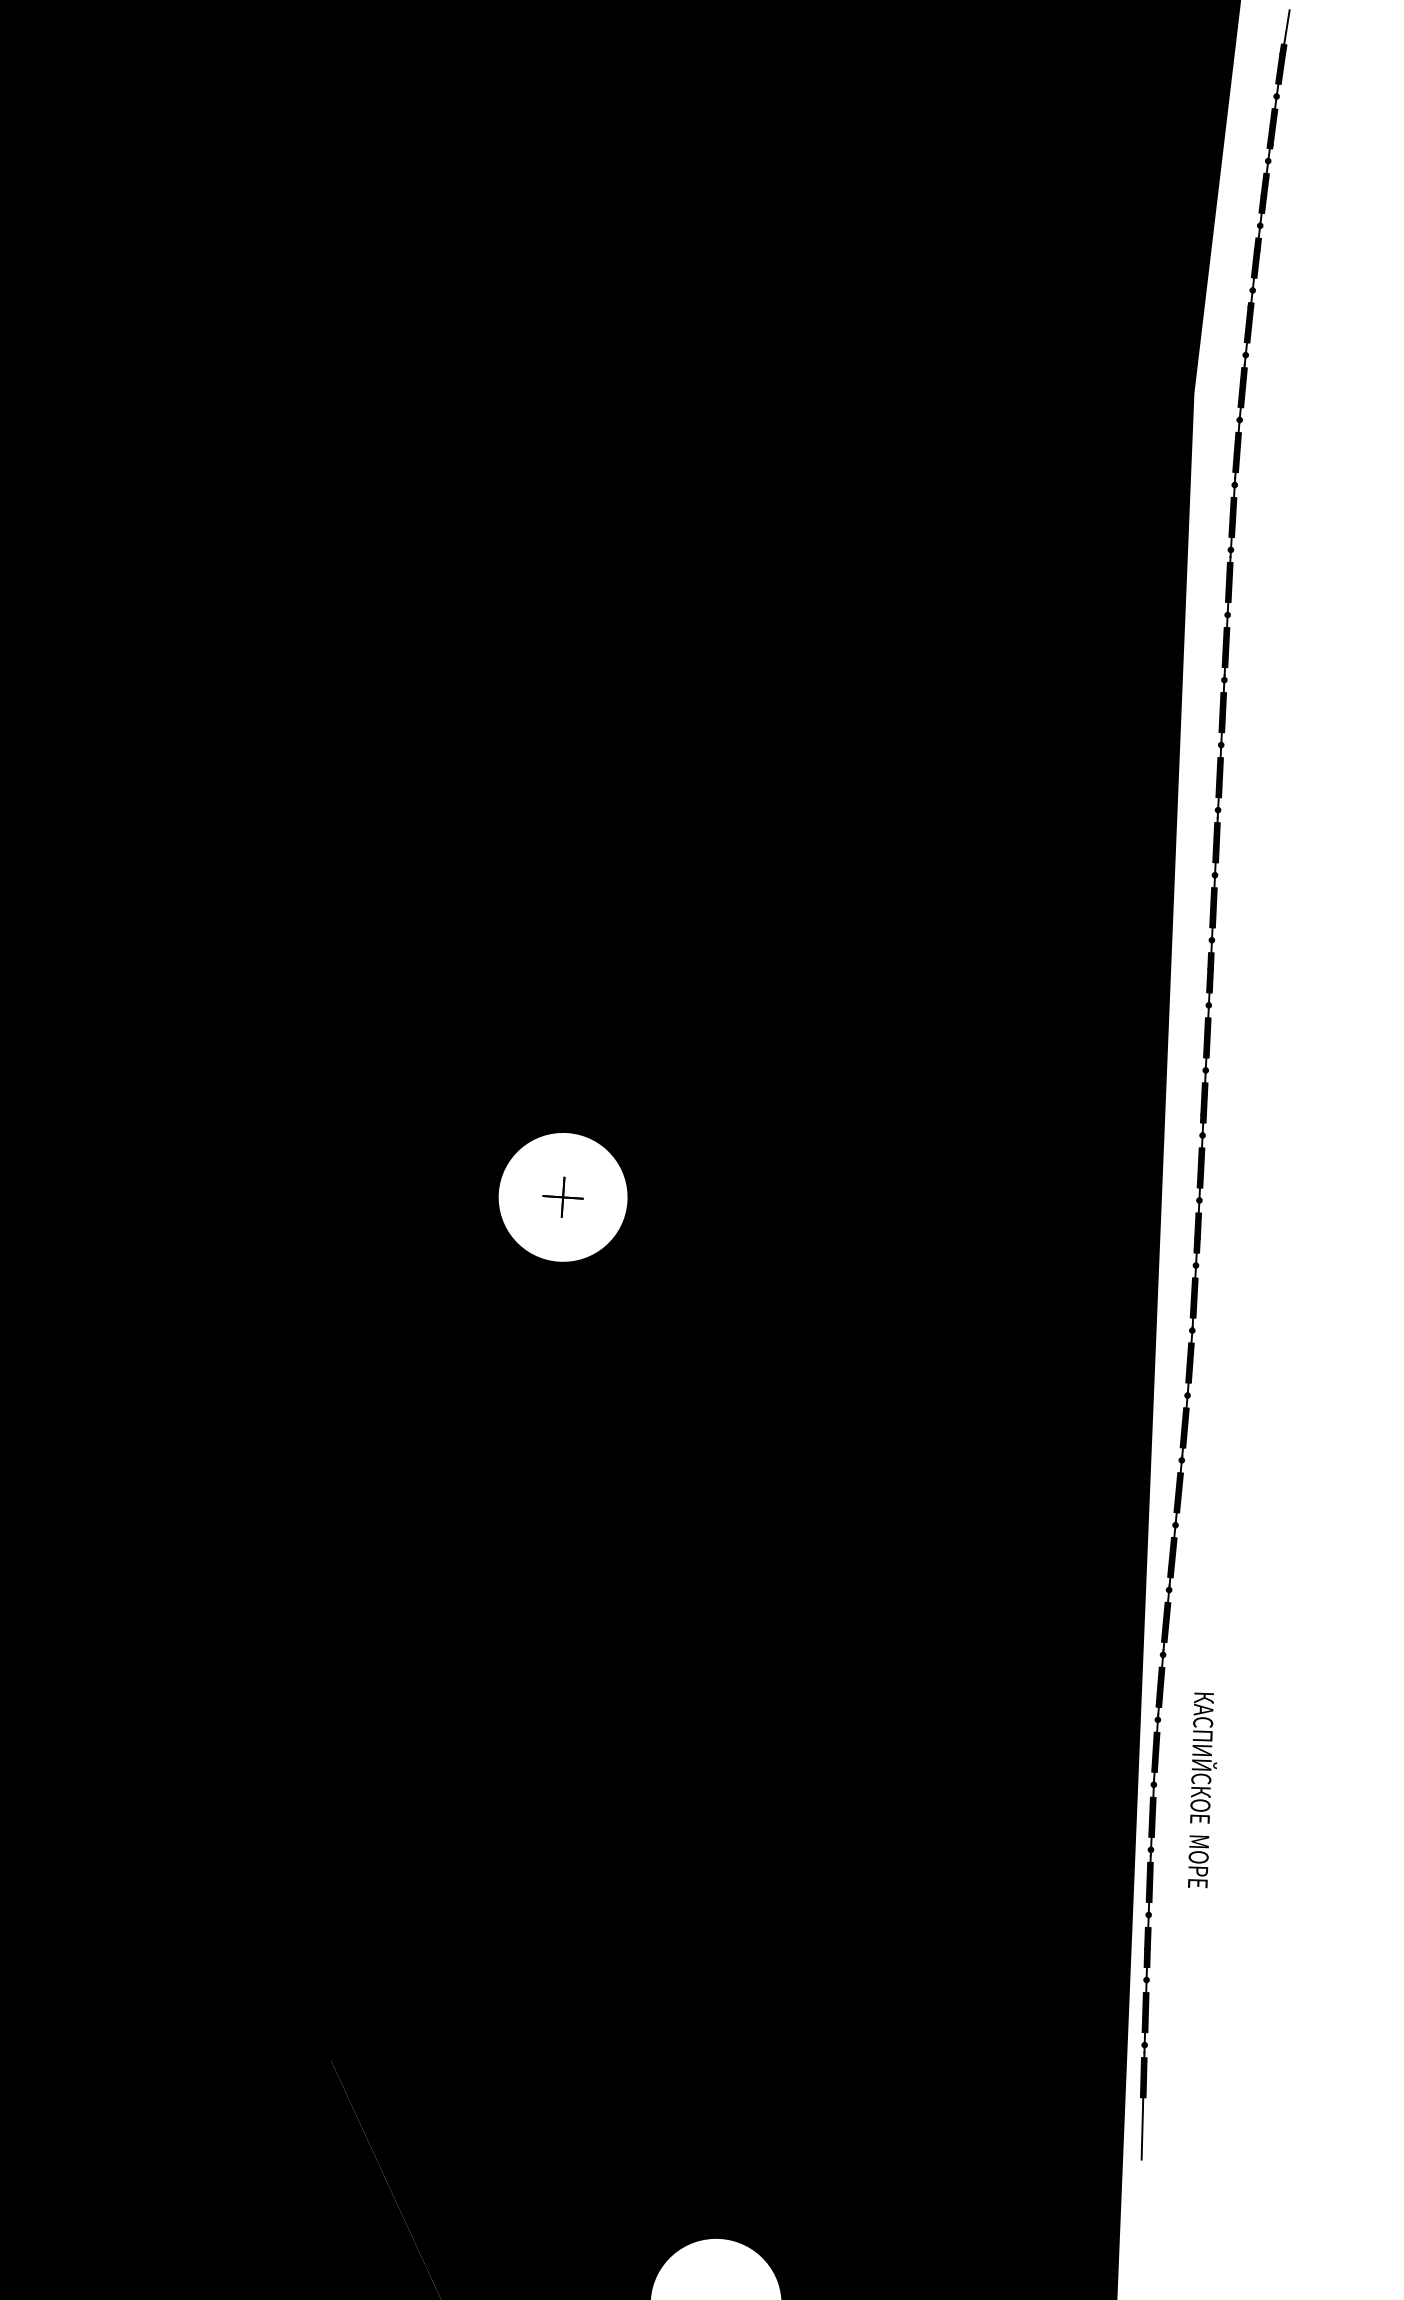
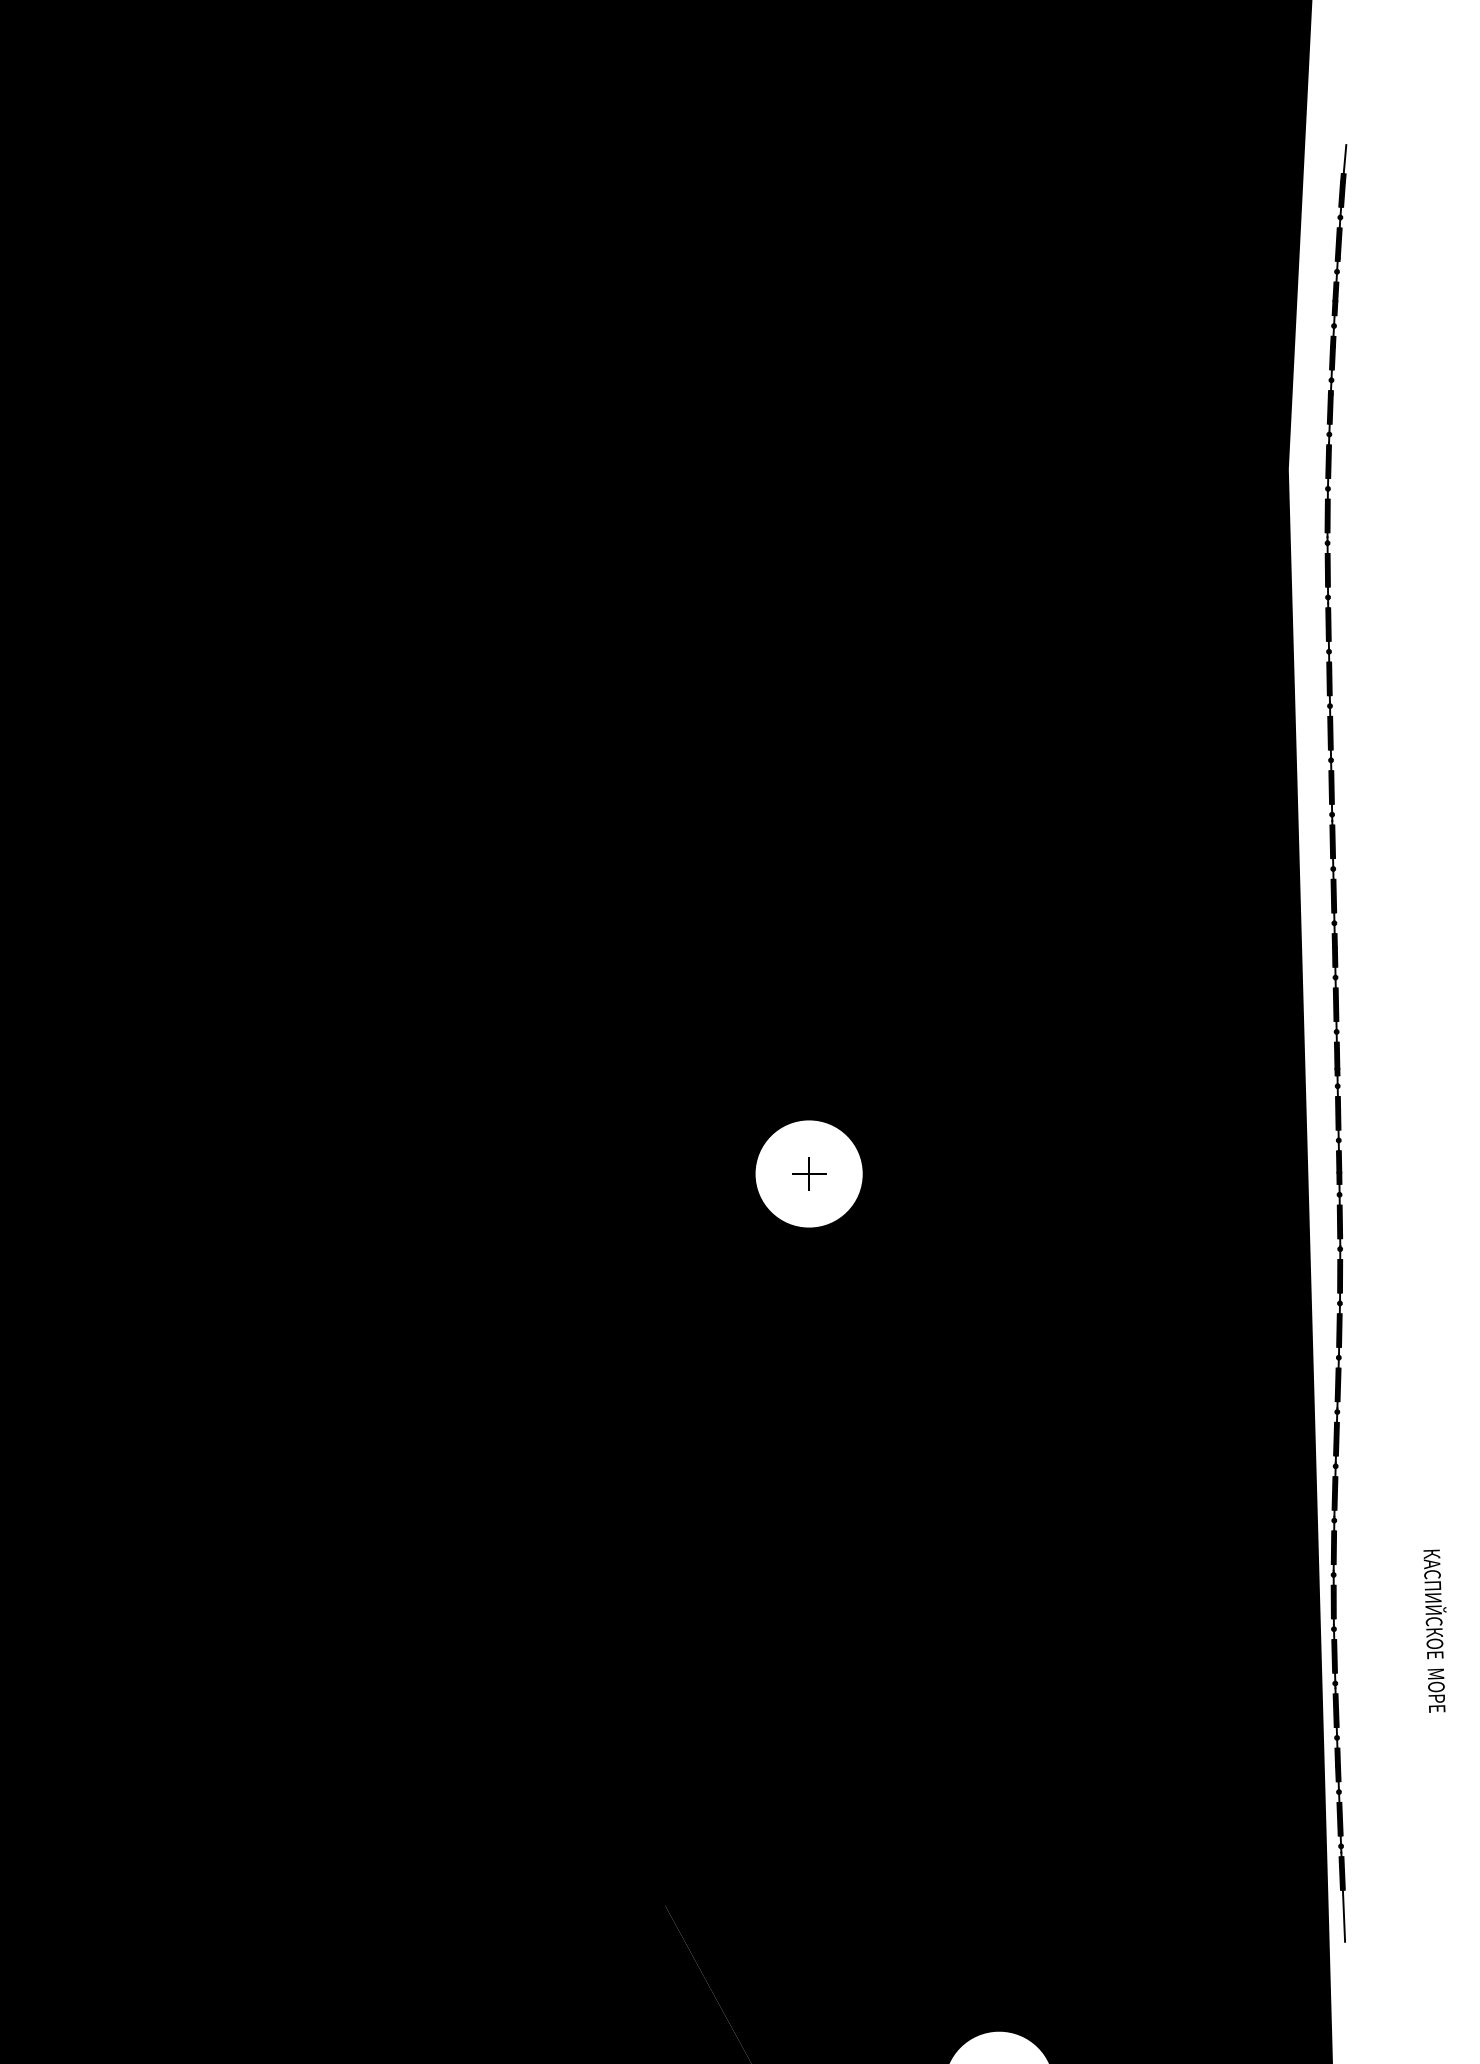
text: (1201, 1789) -> (1434, 1630), moved

